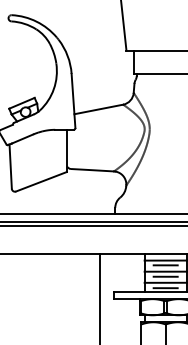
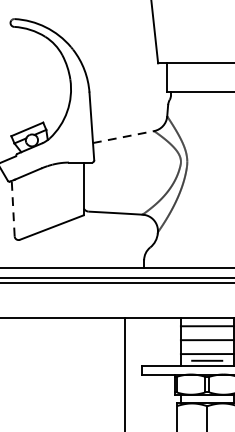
line: (98, 109) -> (123, 137), solid -> dashed
line: (10, 166) -> (12, 208), solid -> dashed
line: (165, 265) -> (206, 332), removed
line: (165, 276) -> (206, 346), removed

